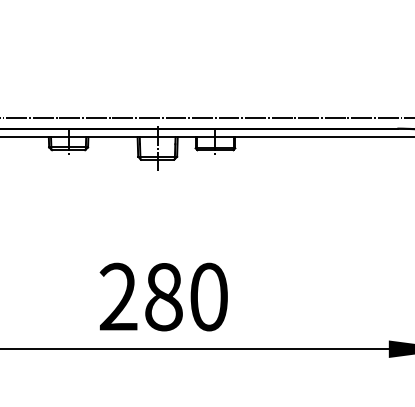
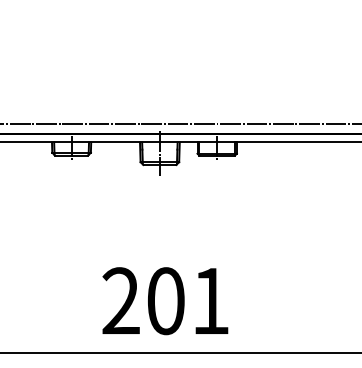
text: (186, 296) -> (188, 300), 280 -> 201

